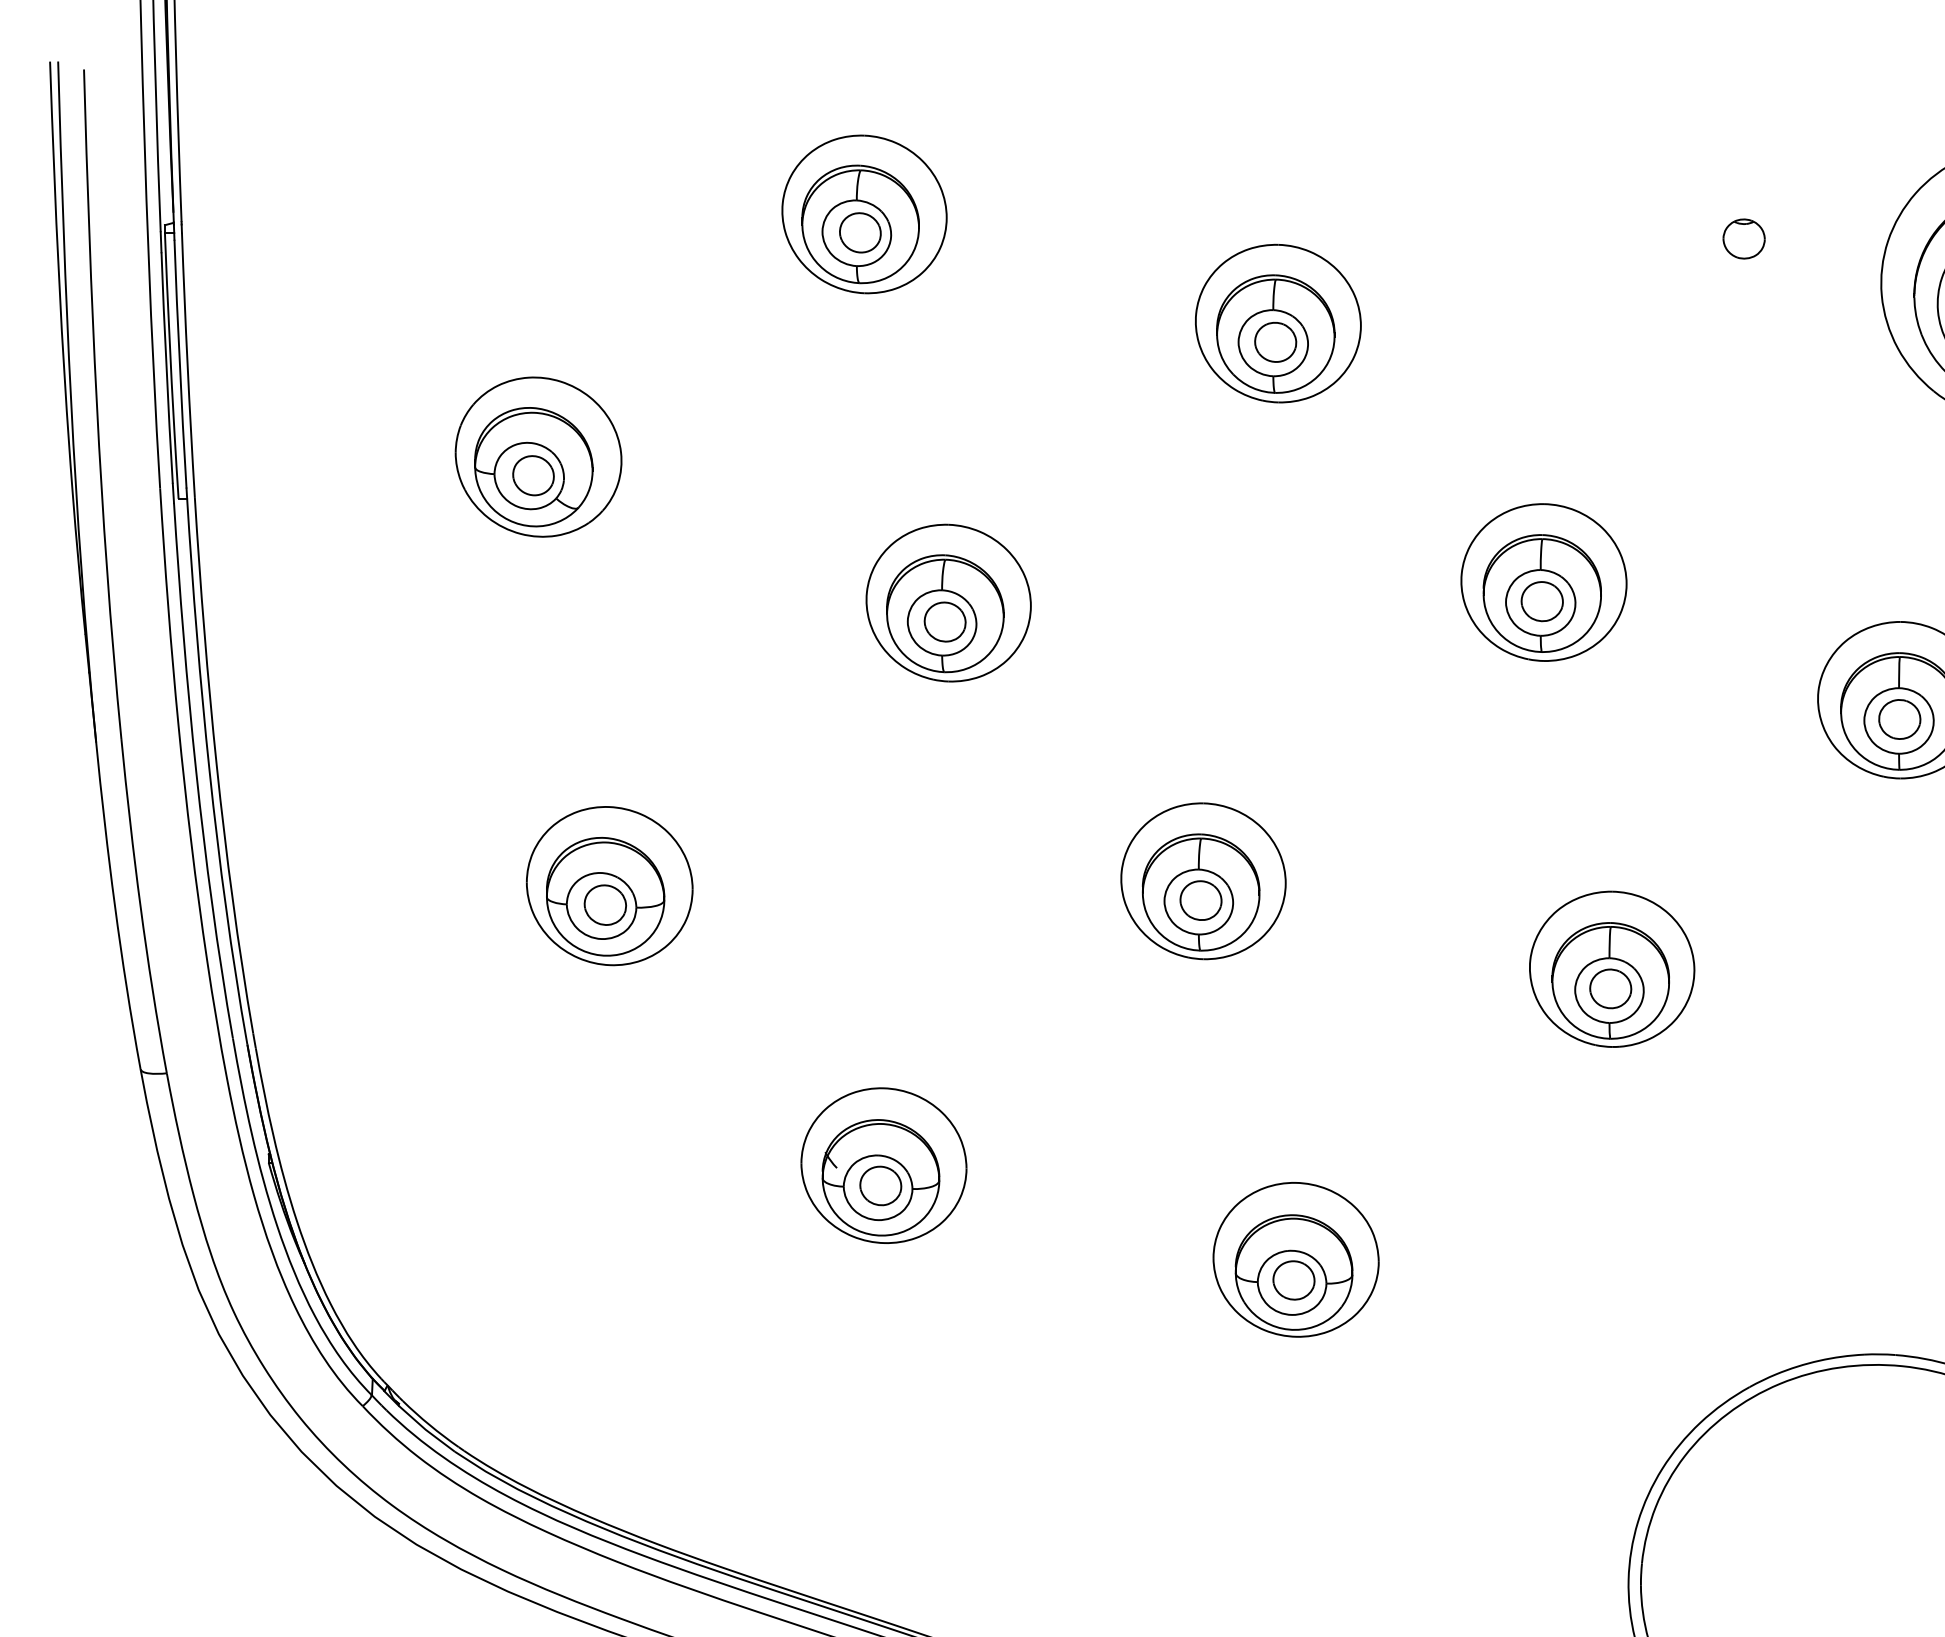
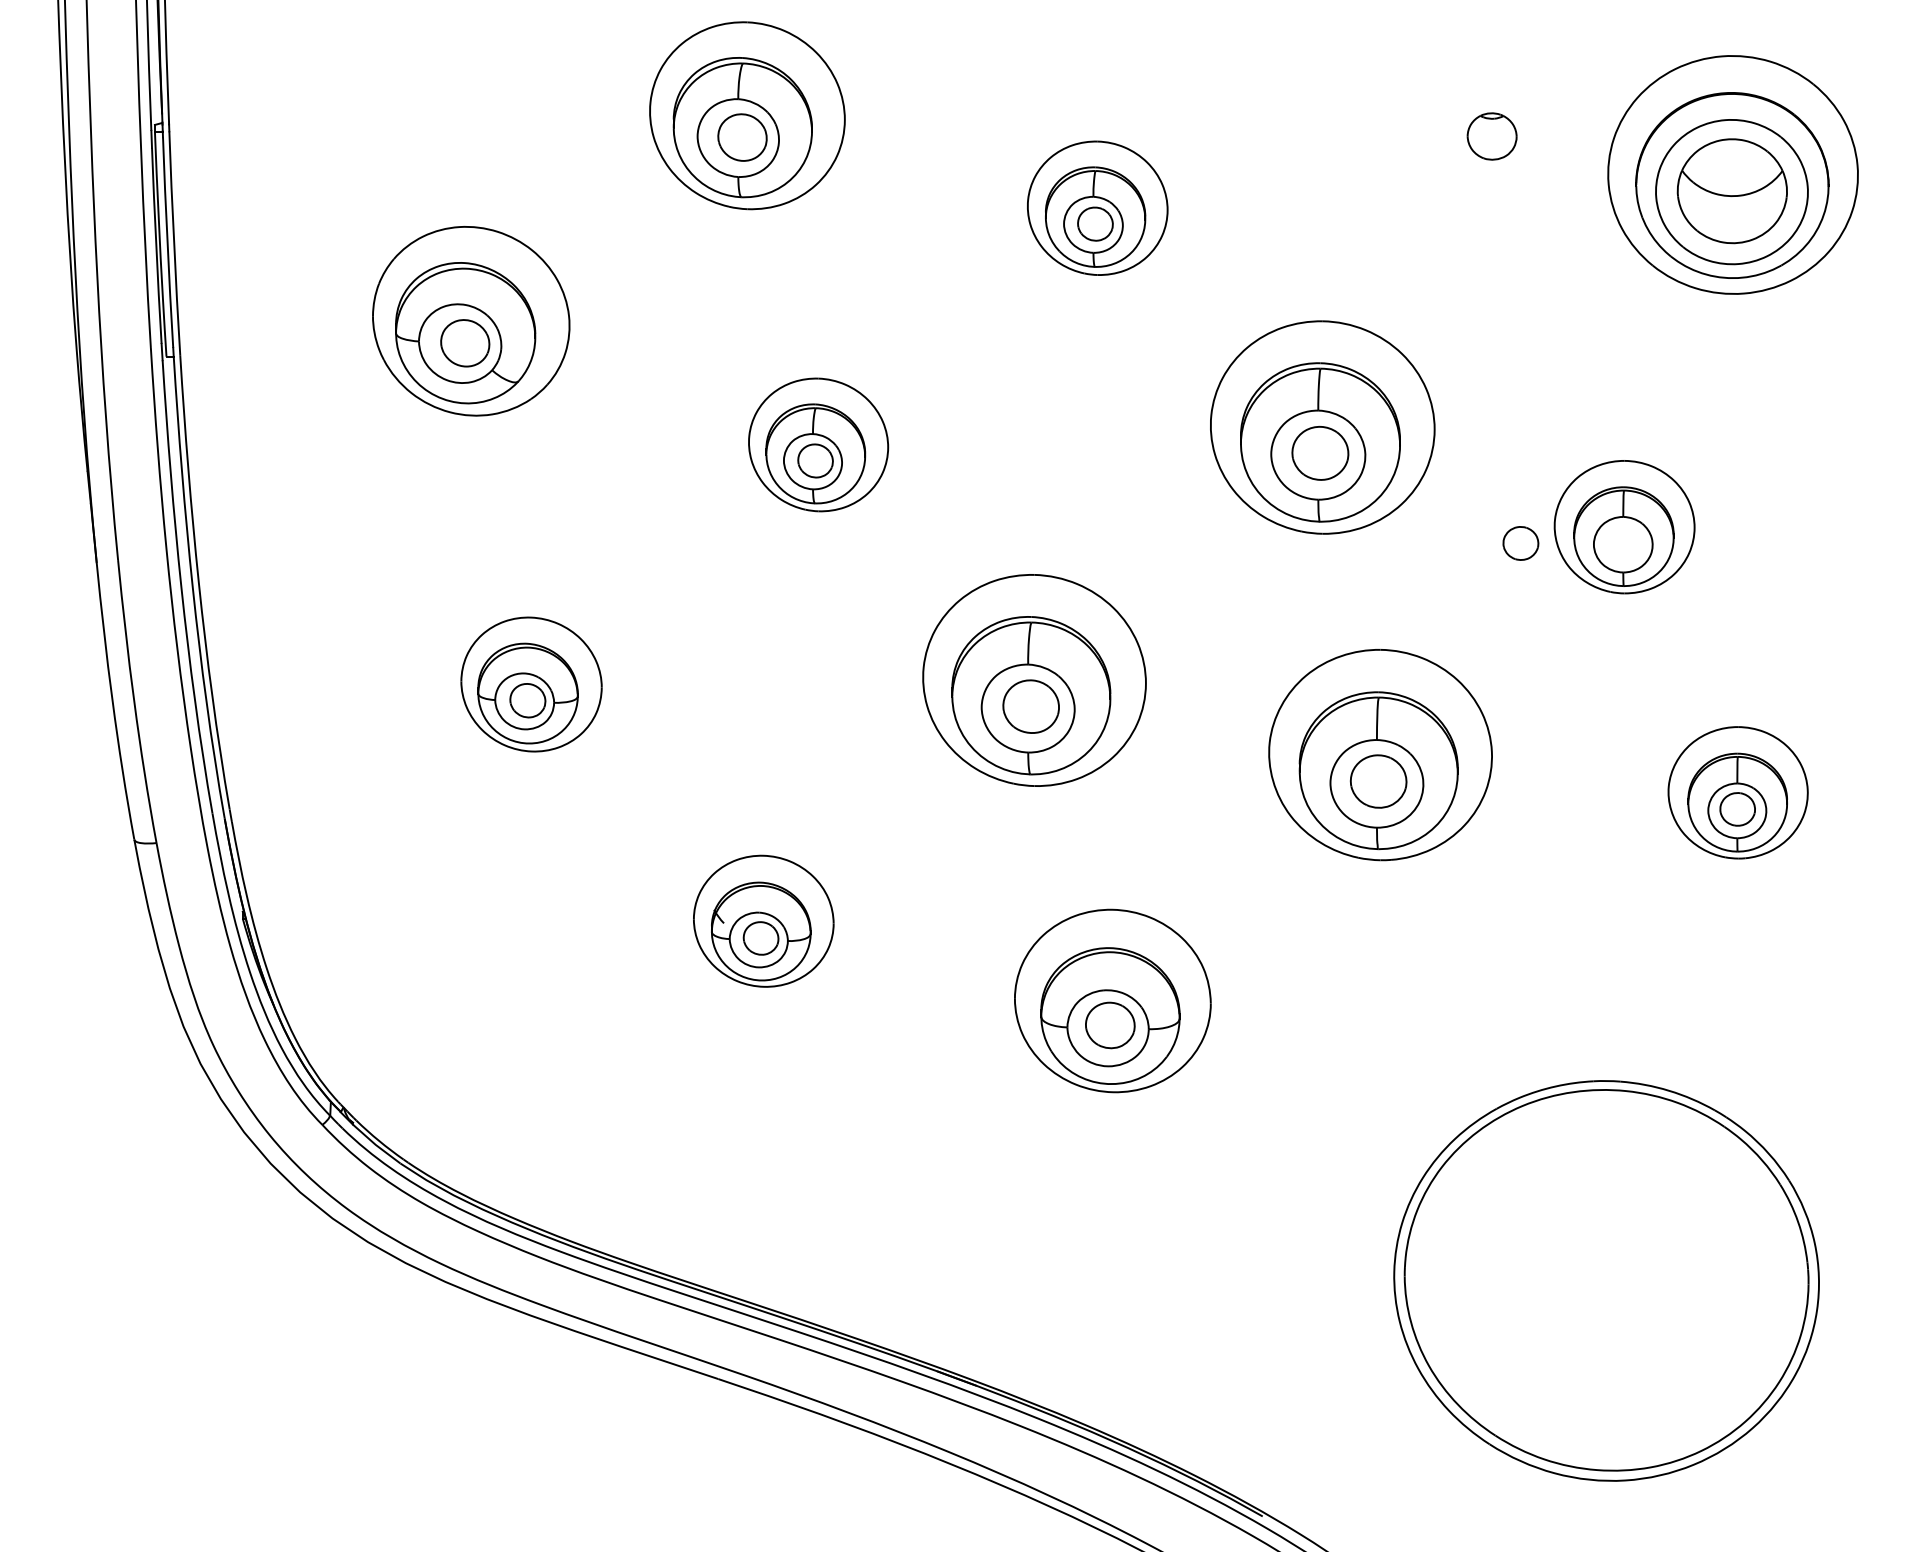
part: (863, 214) -> (746, 115), size x1.4
part: (1743, 238) -> (1491, 136), size x1.4
part: (538, 457) -> (471, 321), size x1.4
part: (1543, 582) -> (1322, 427), size x1.6
part: (1899, 719) -> (1520, 543), moved
part: (1202, 881) -> (1033, 680), size x1.6
part: (1611, 968) -> (1379, 754), size x1.6
part: (1295, 1259) -> (1112, 1000), size x1.4

